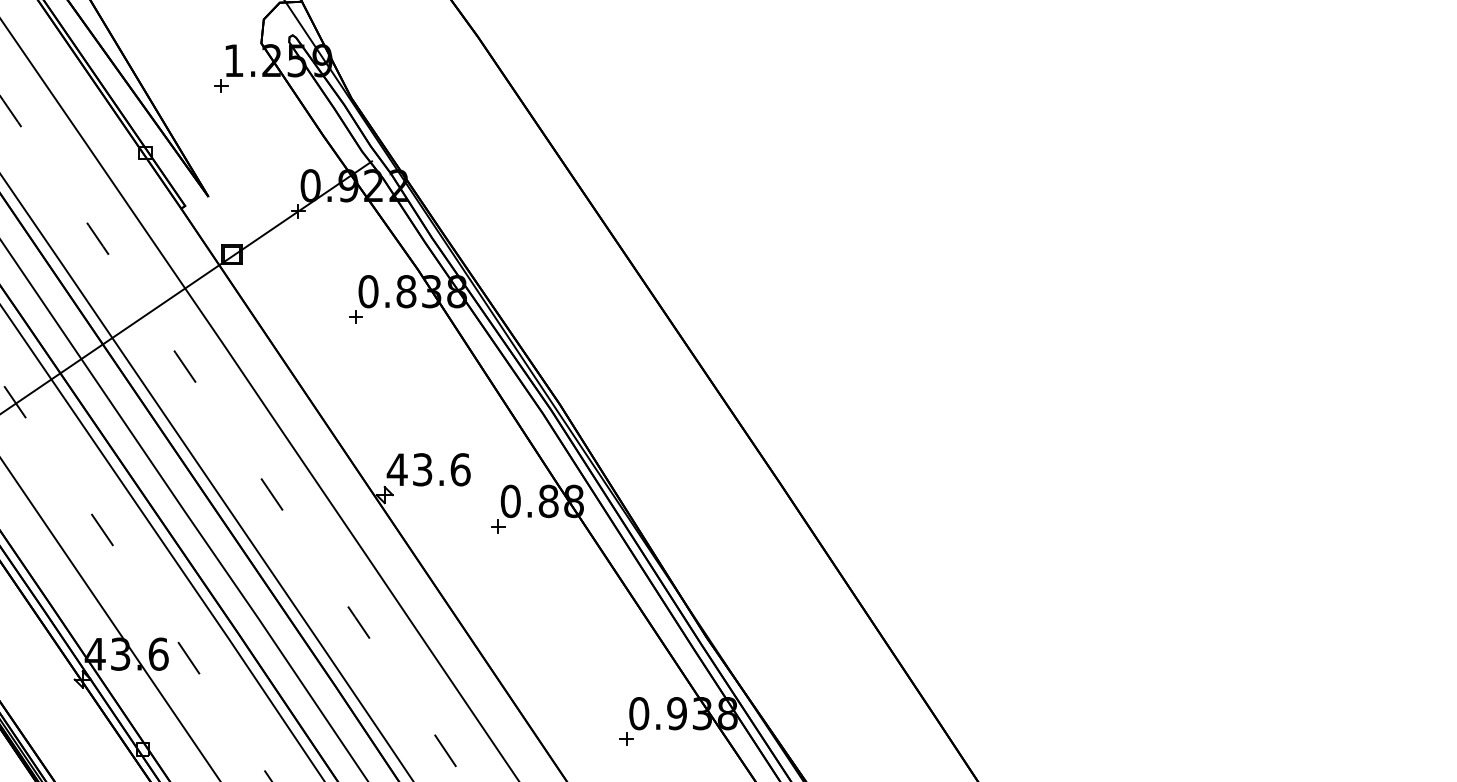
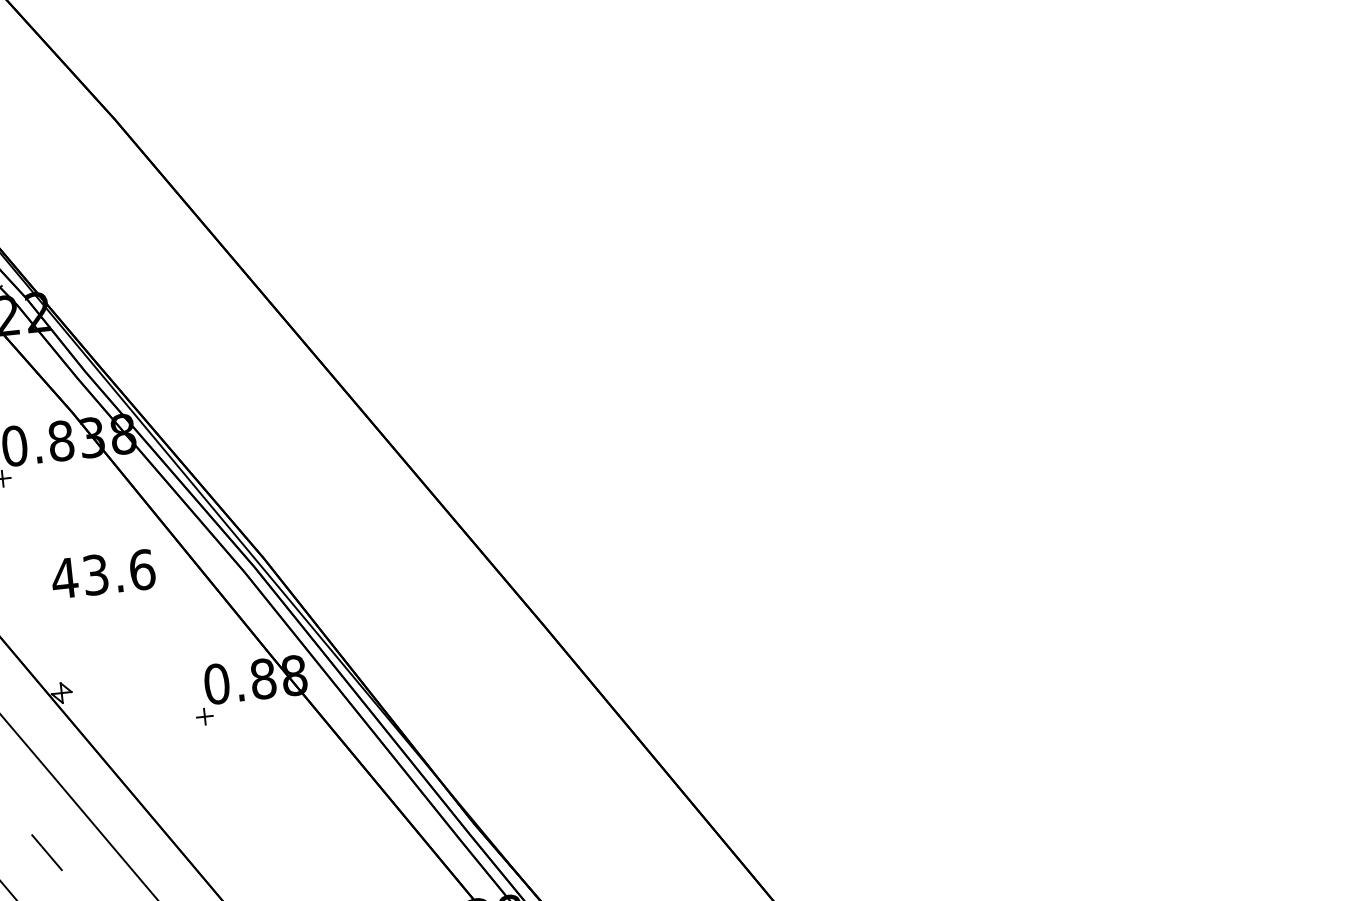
text: (428, 469) -> (102, 573), moved

